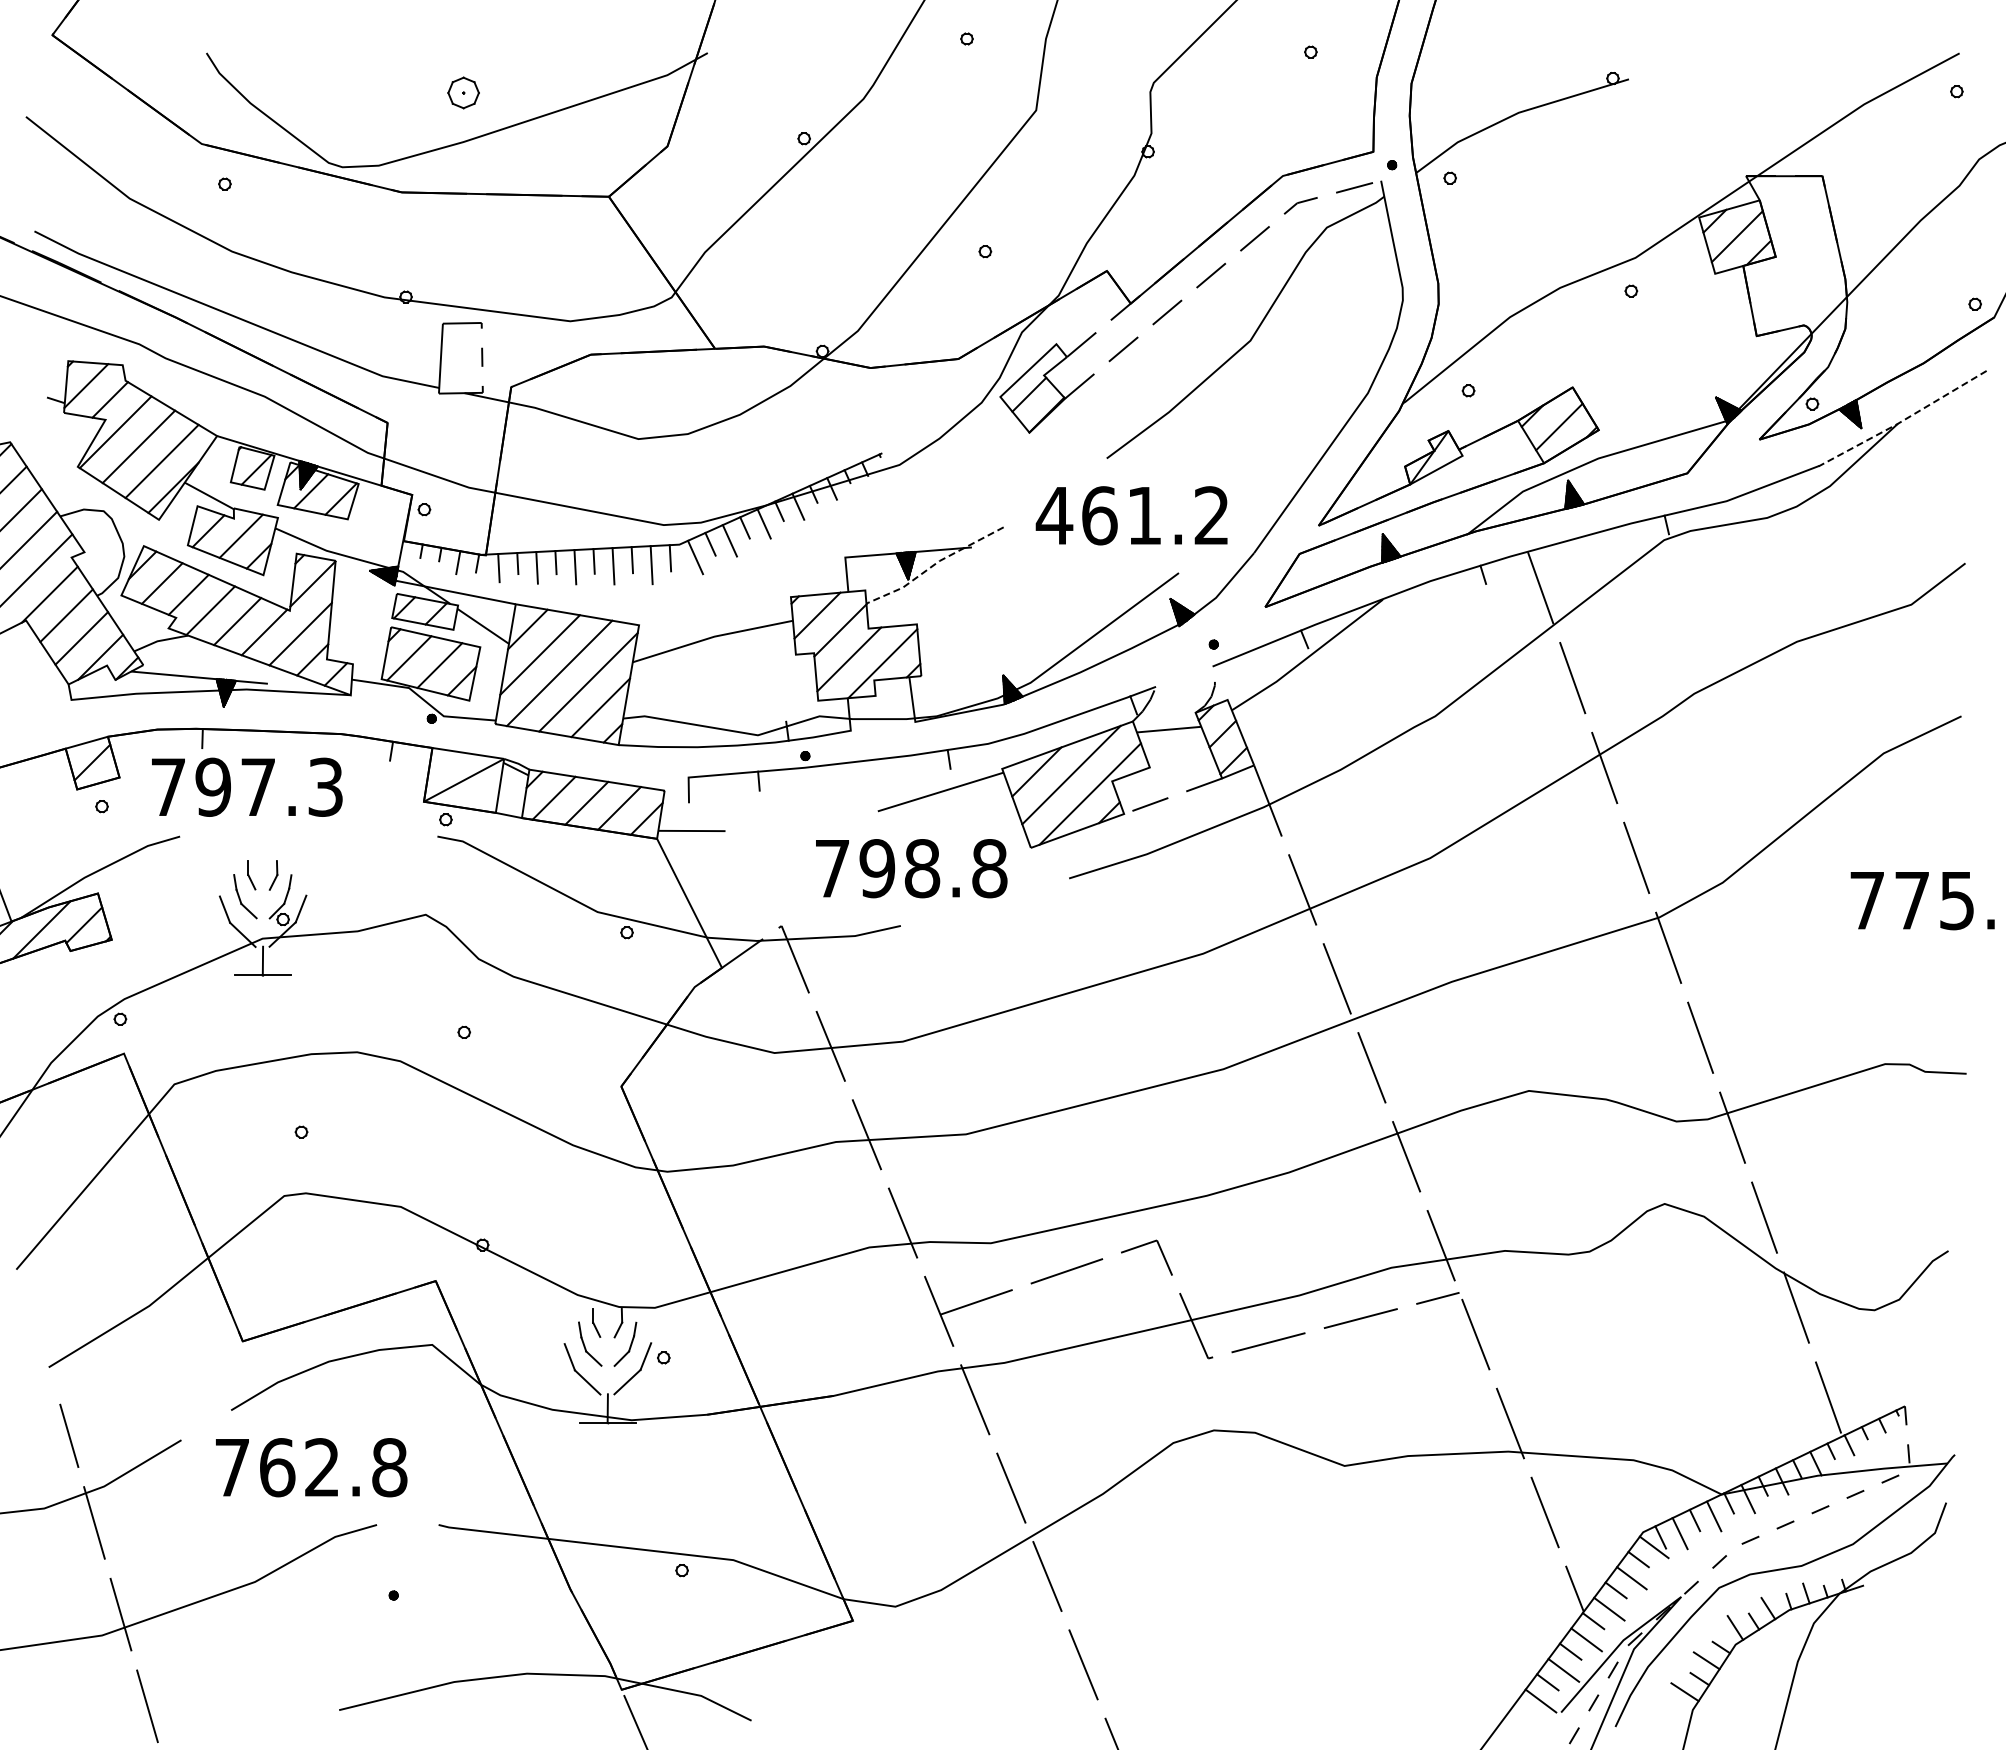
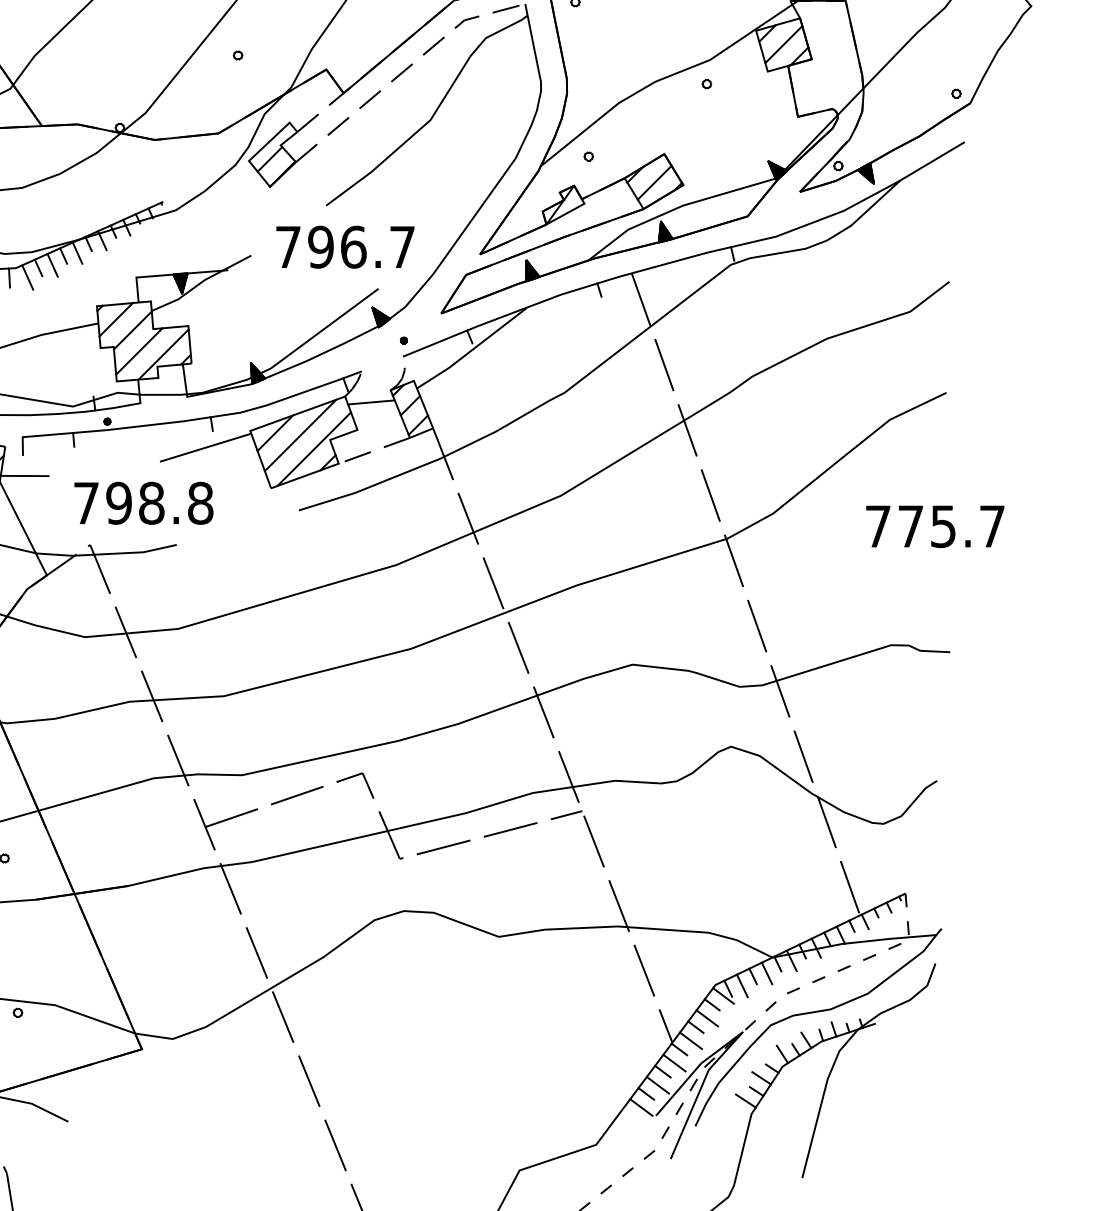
line: (1902, 420) -> (903, 178), dashed -> solid
text: (1131, 515) -> (344, 247), 461.2 -> 796.7
line: (933, 565) -> (200, 283), dashed -> solid
text: (911, 868) -> (143, 503), moved

